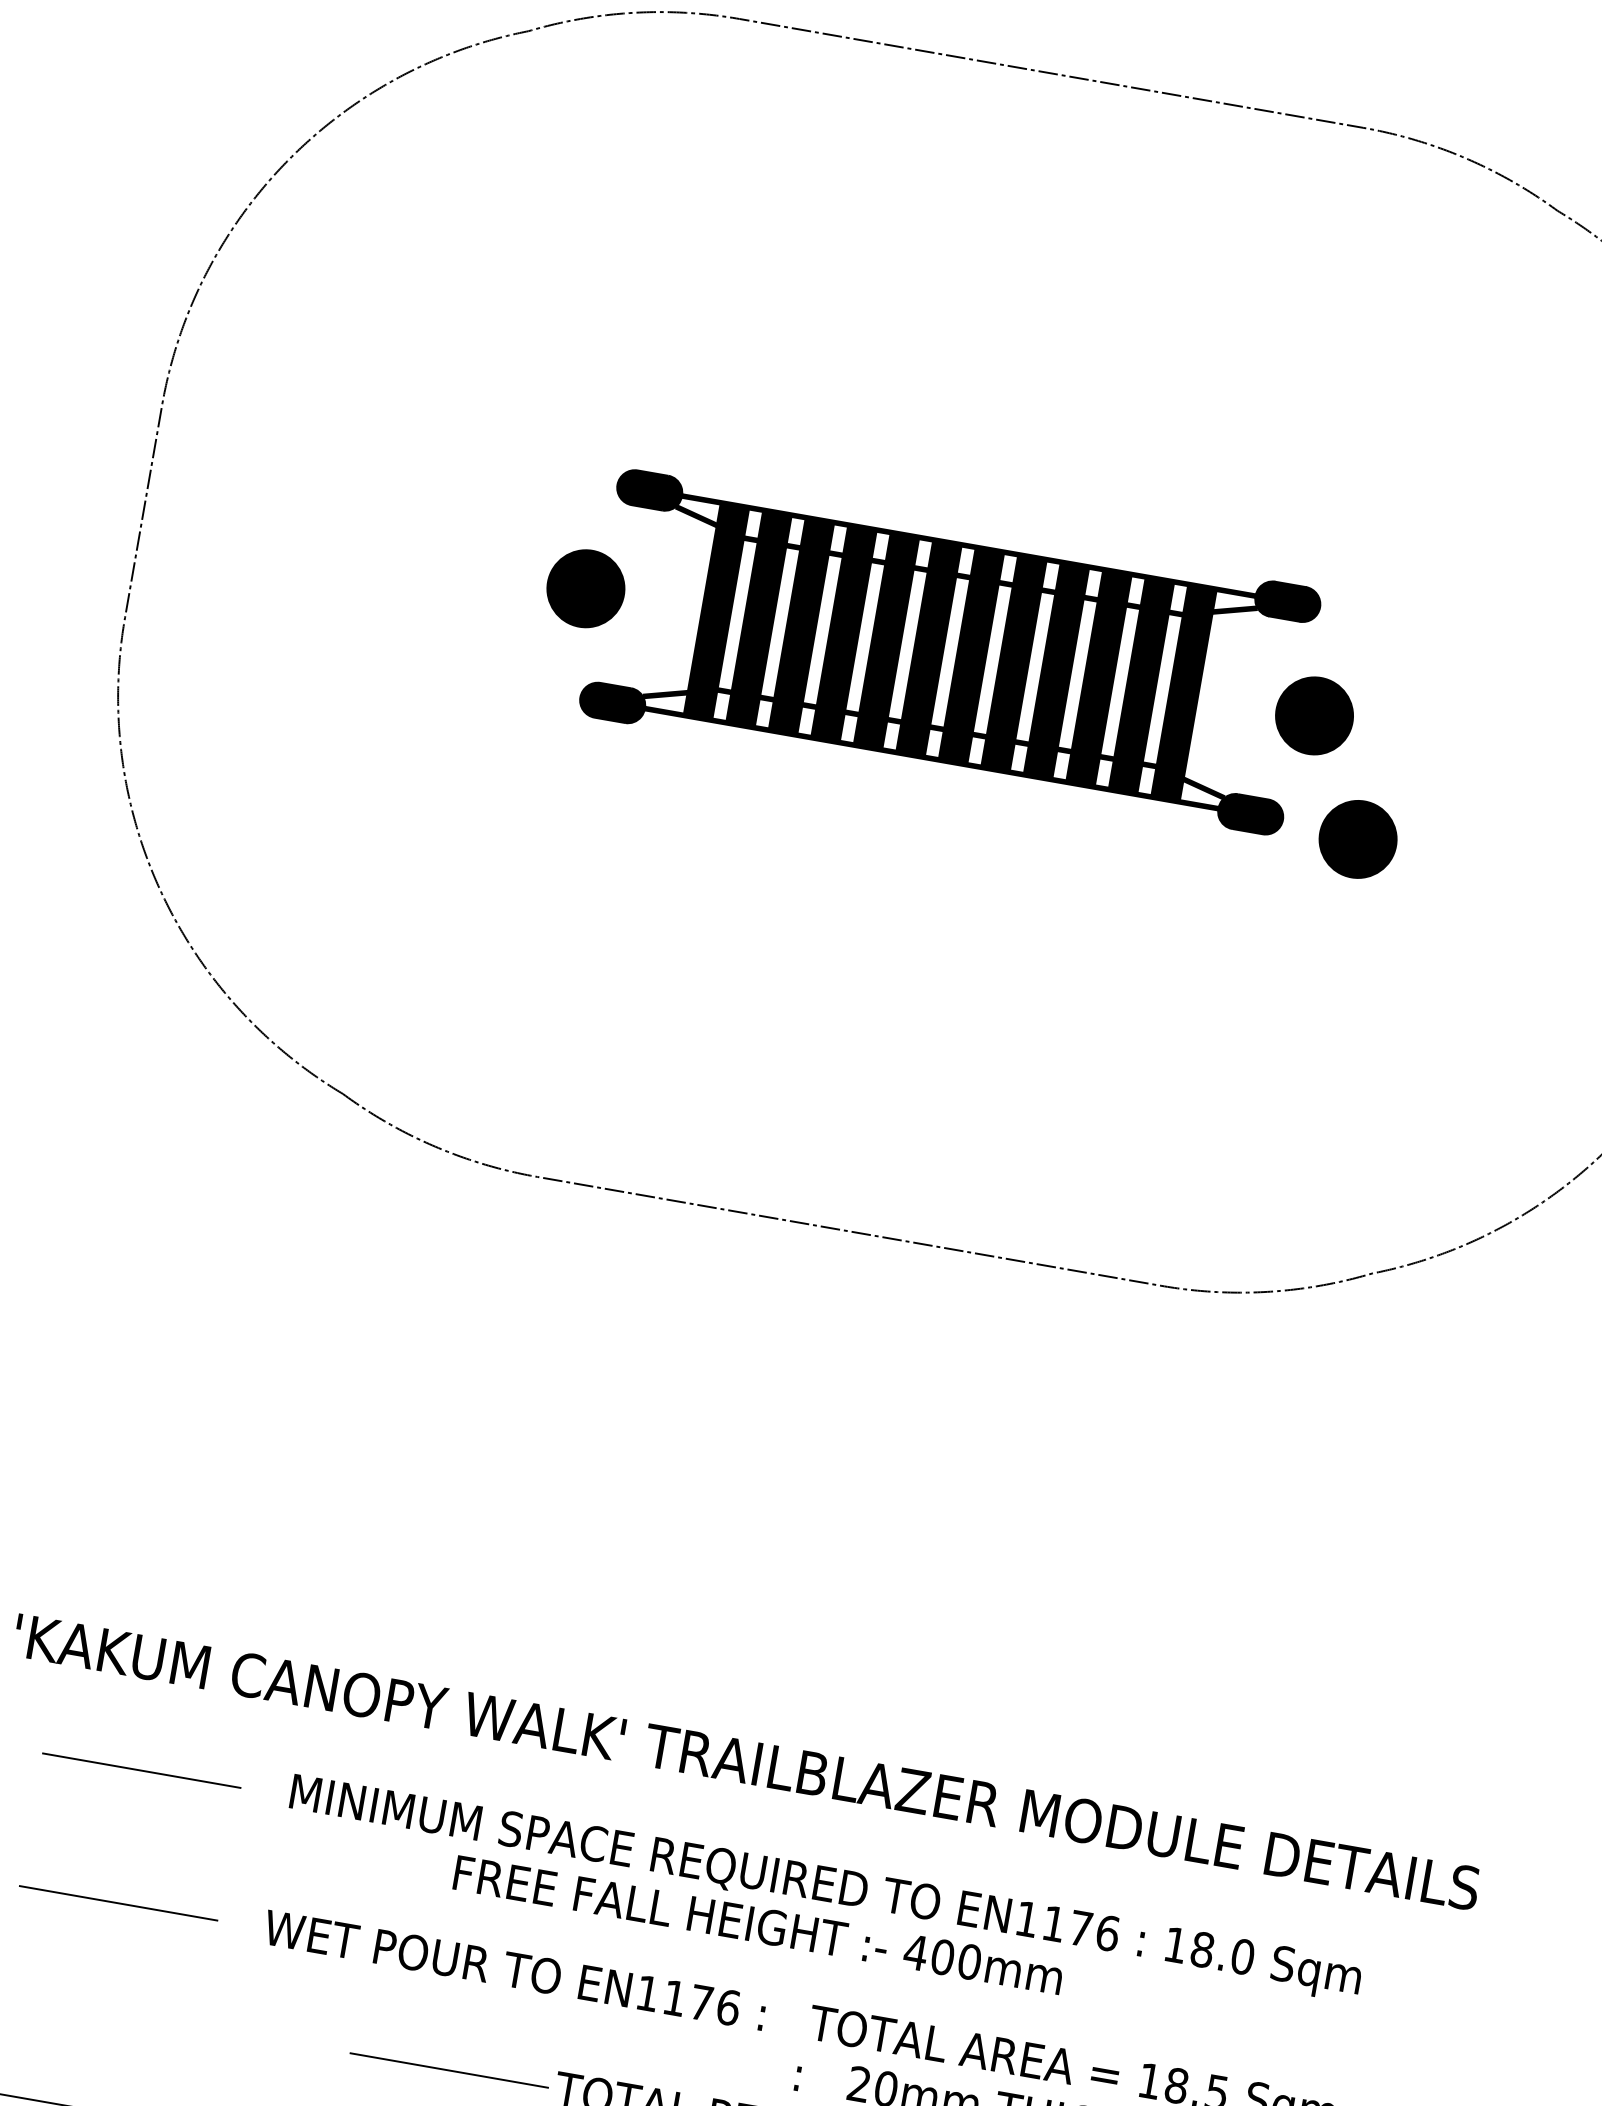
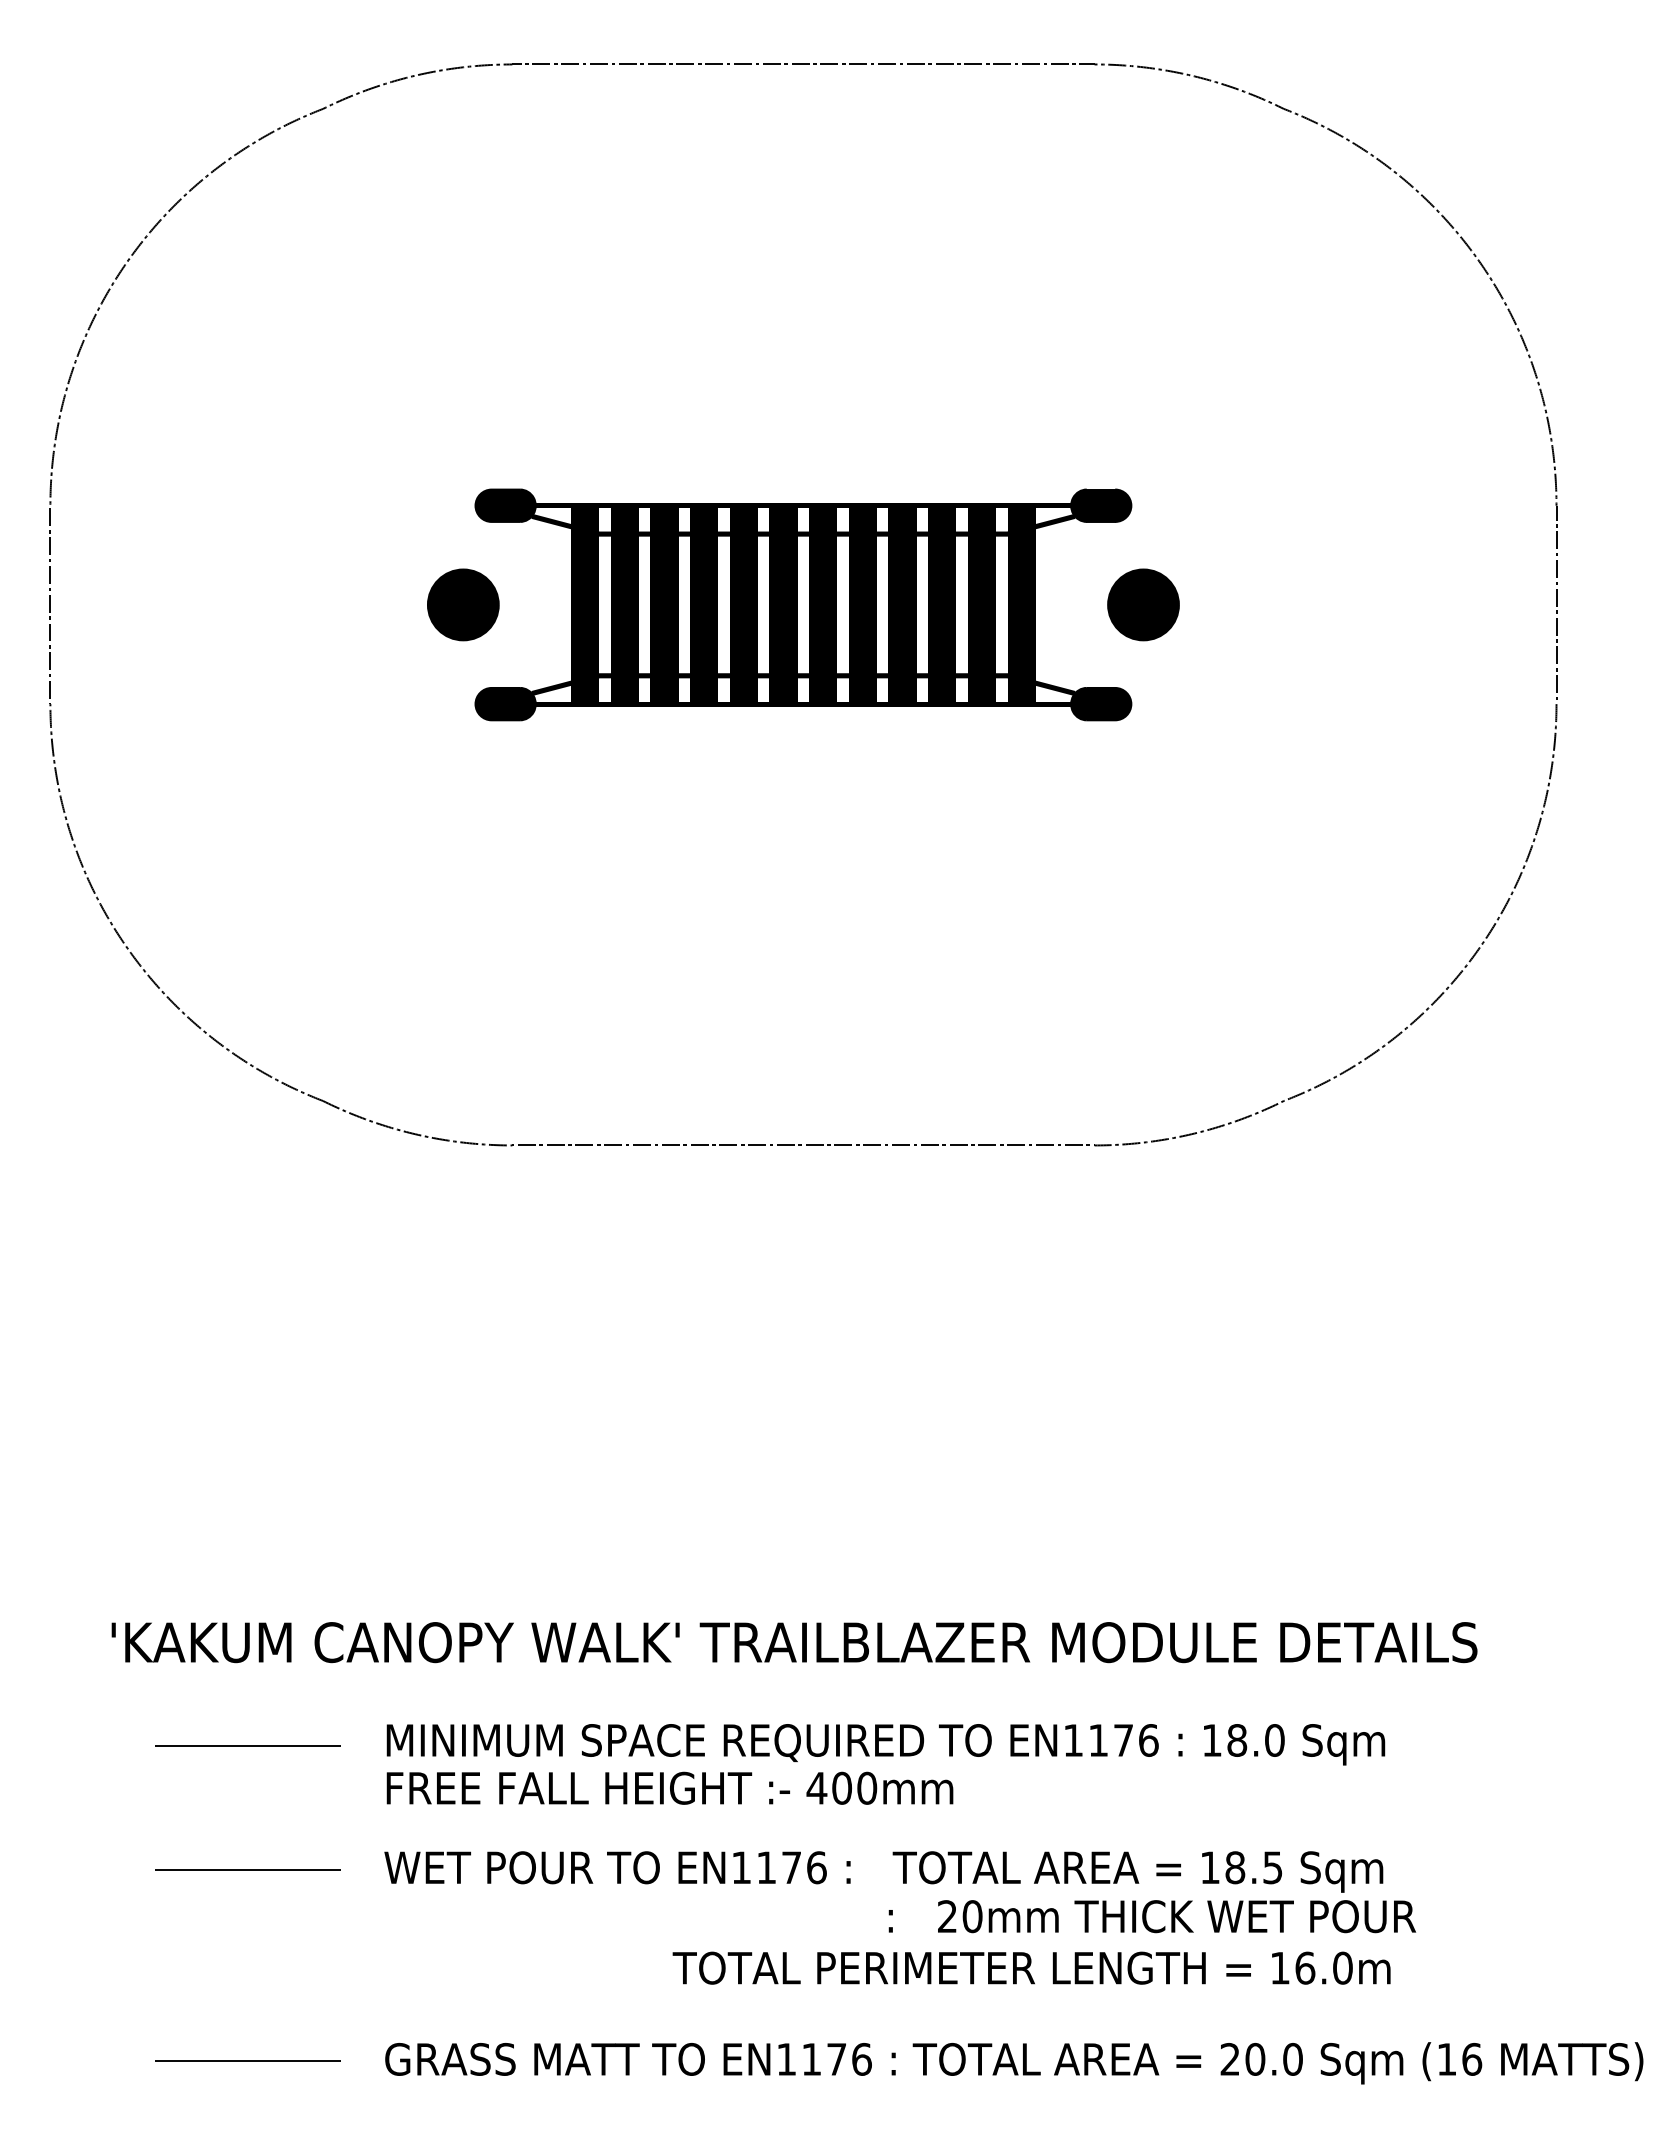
part: (1358, 838) -> (1202, 709), removed
text: (758, 1924) -> (669, 1787), moved
line: (448, 2070) -> (573, 1968), removed

